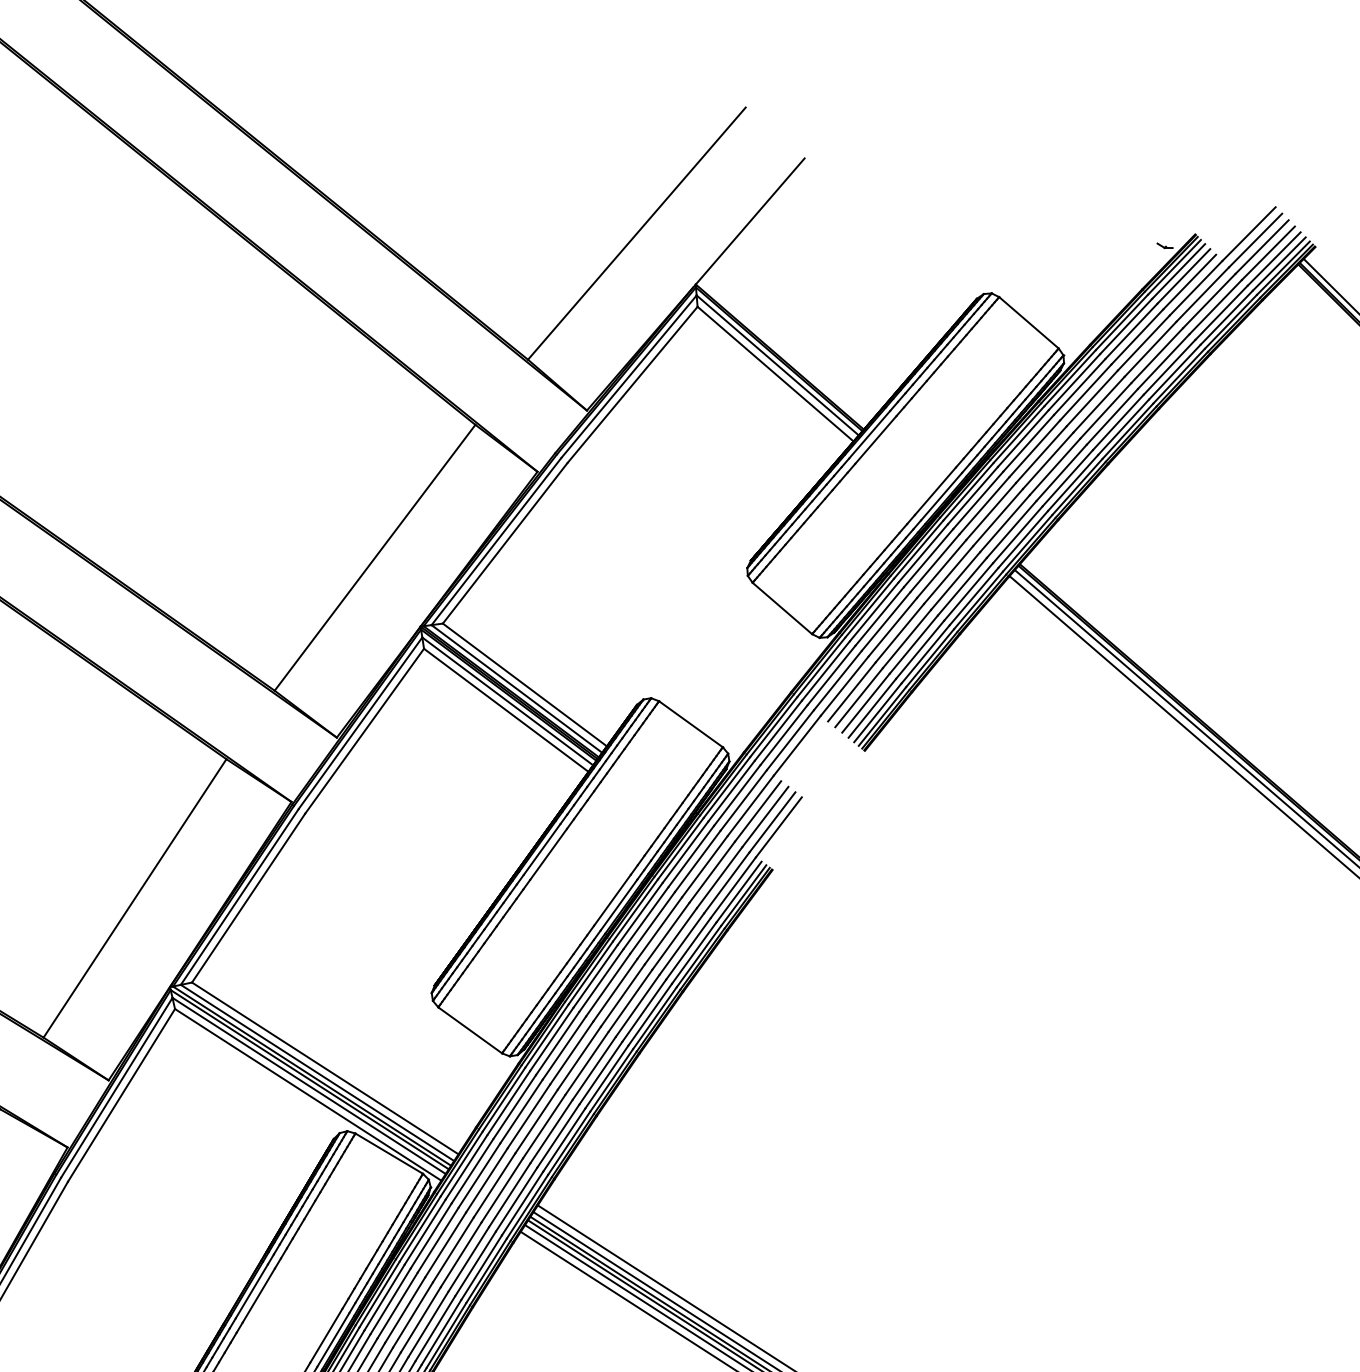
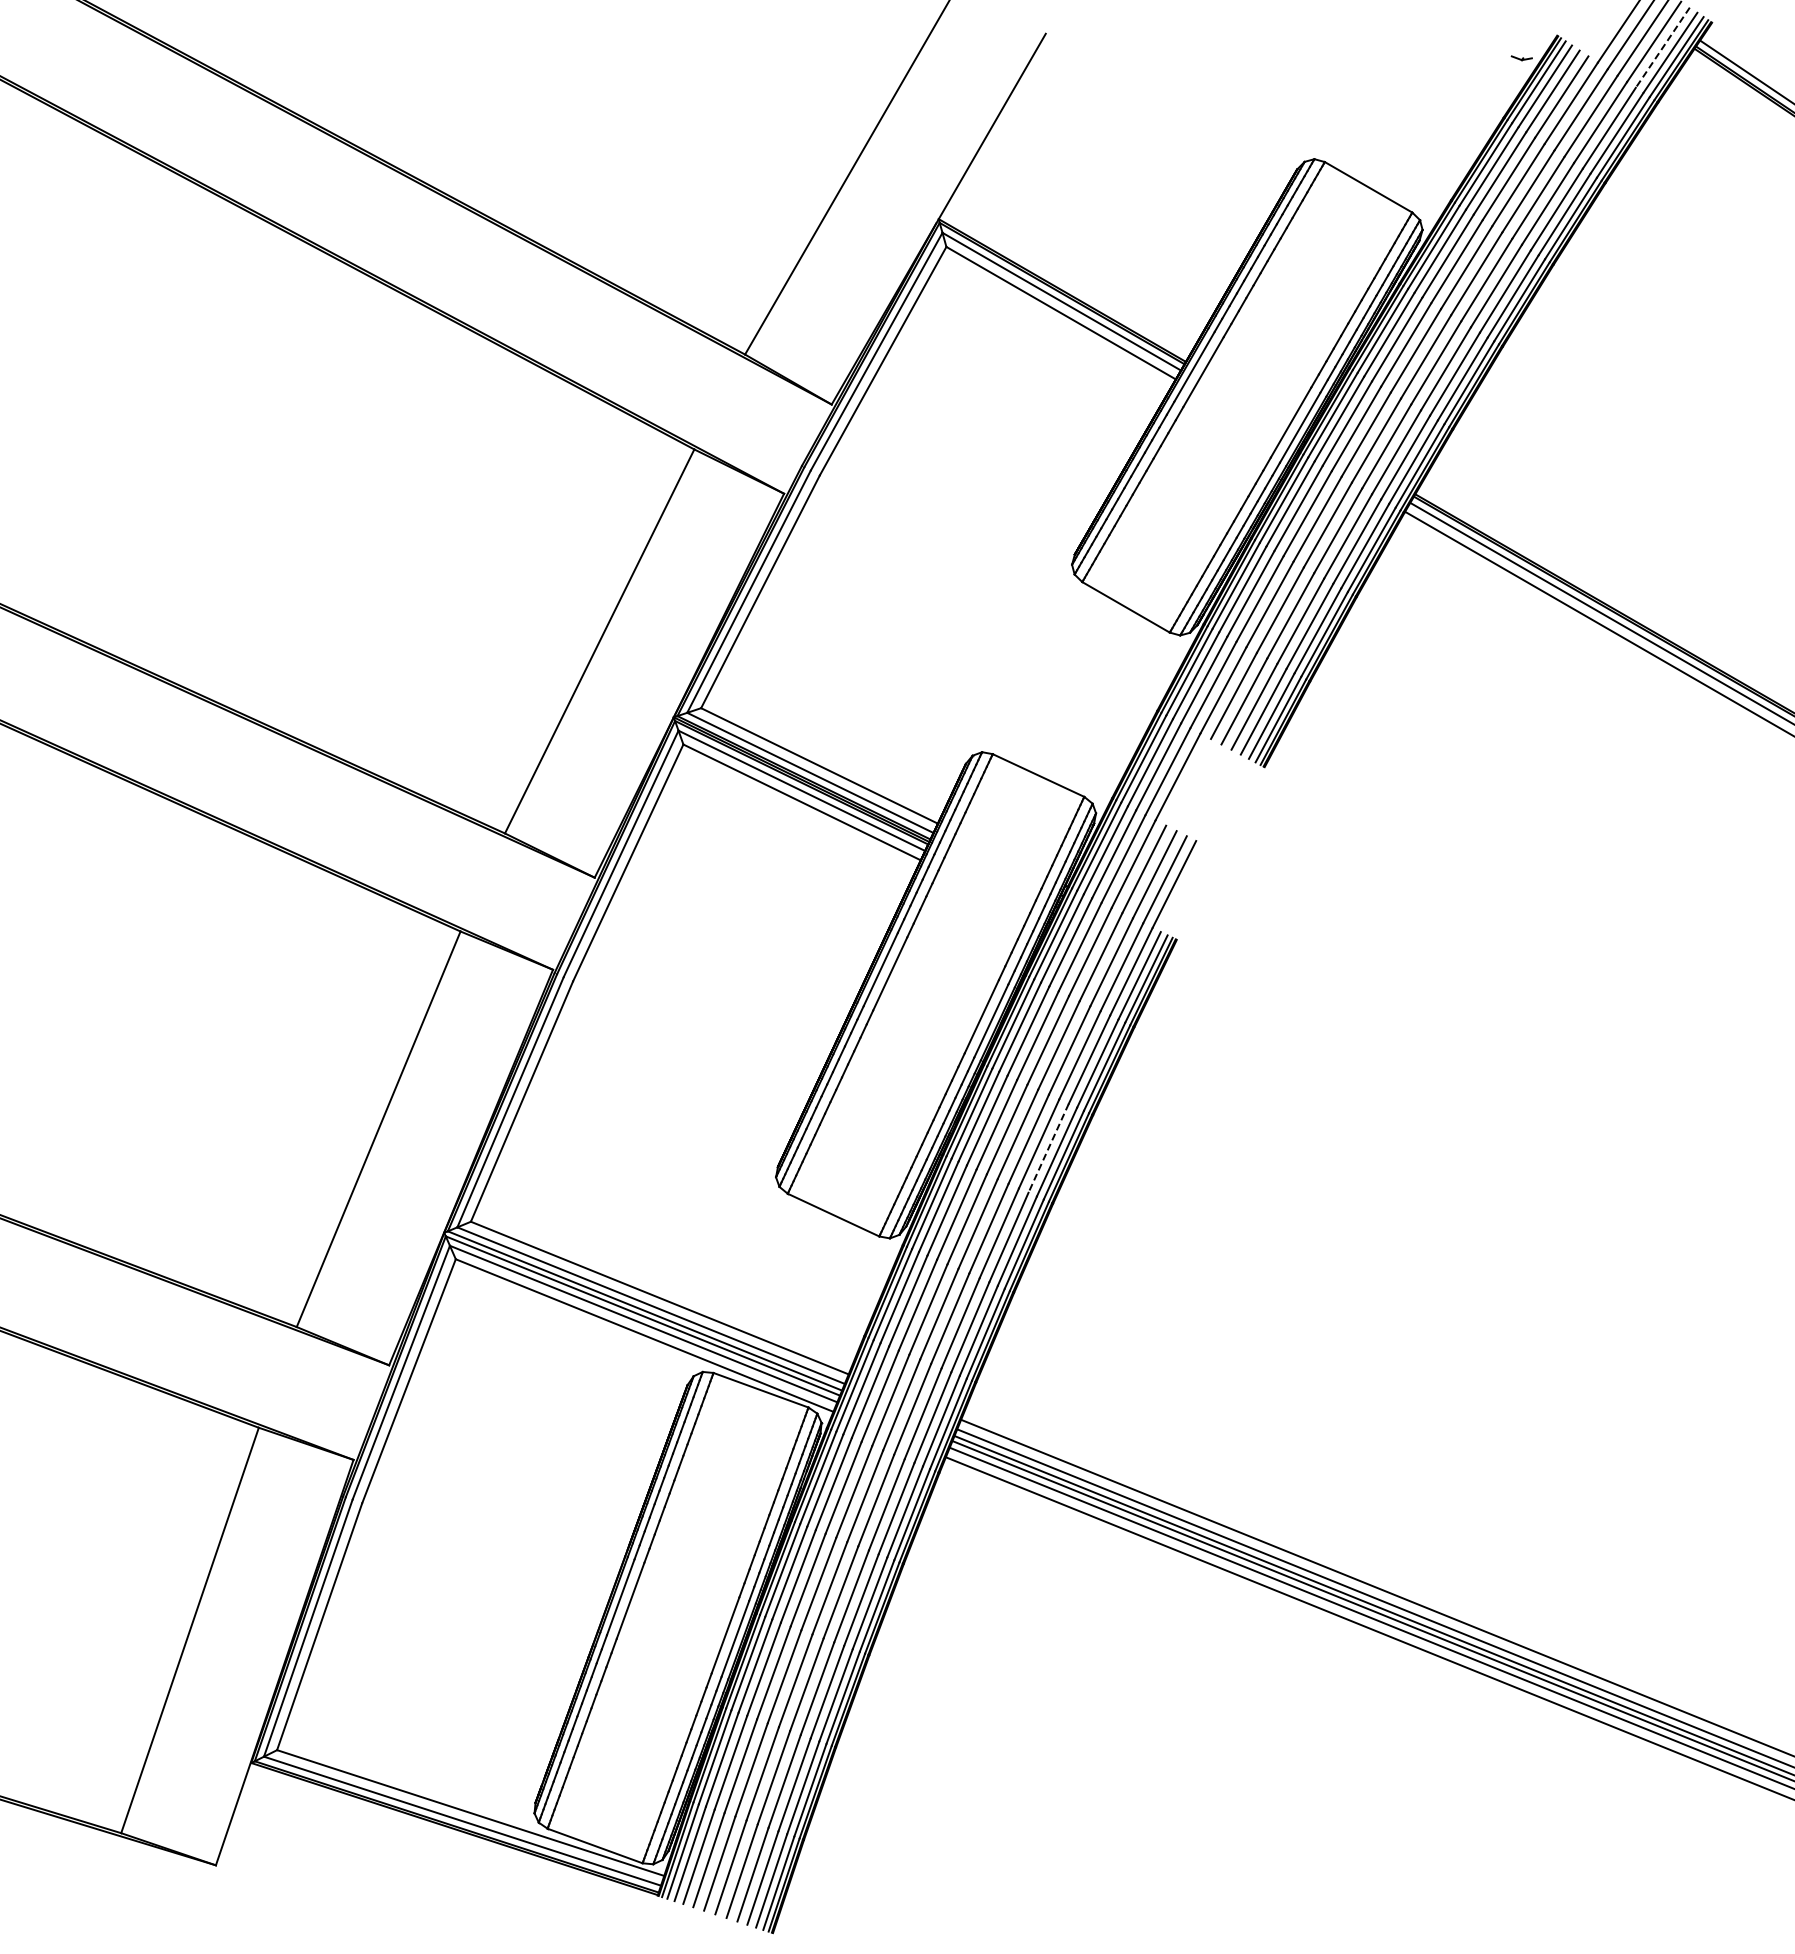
line: (1273, 259) -> (1662, 48), solid -> dashed
line: (644, 1010) -> (1048, 1148), solid -> dashed

